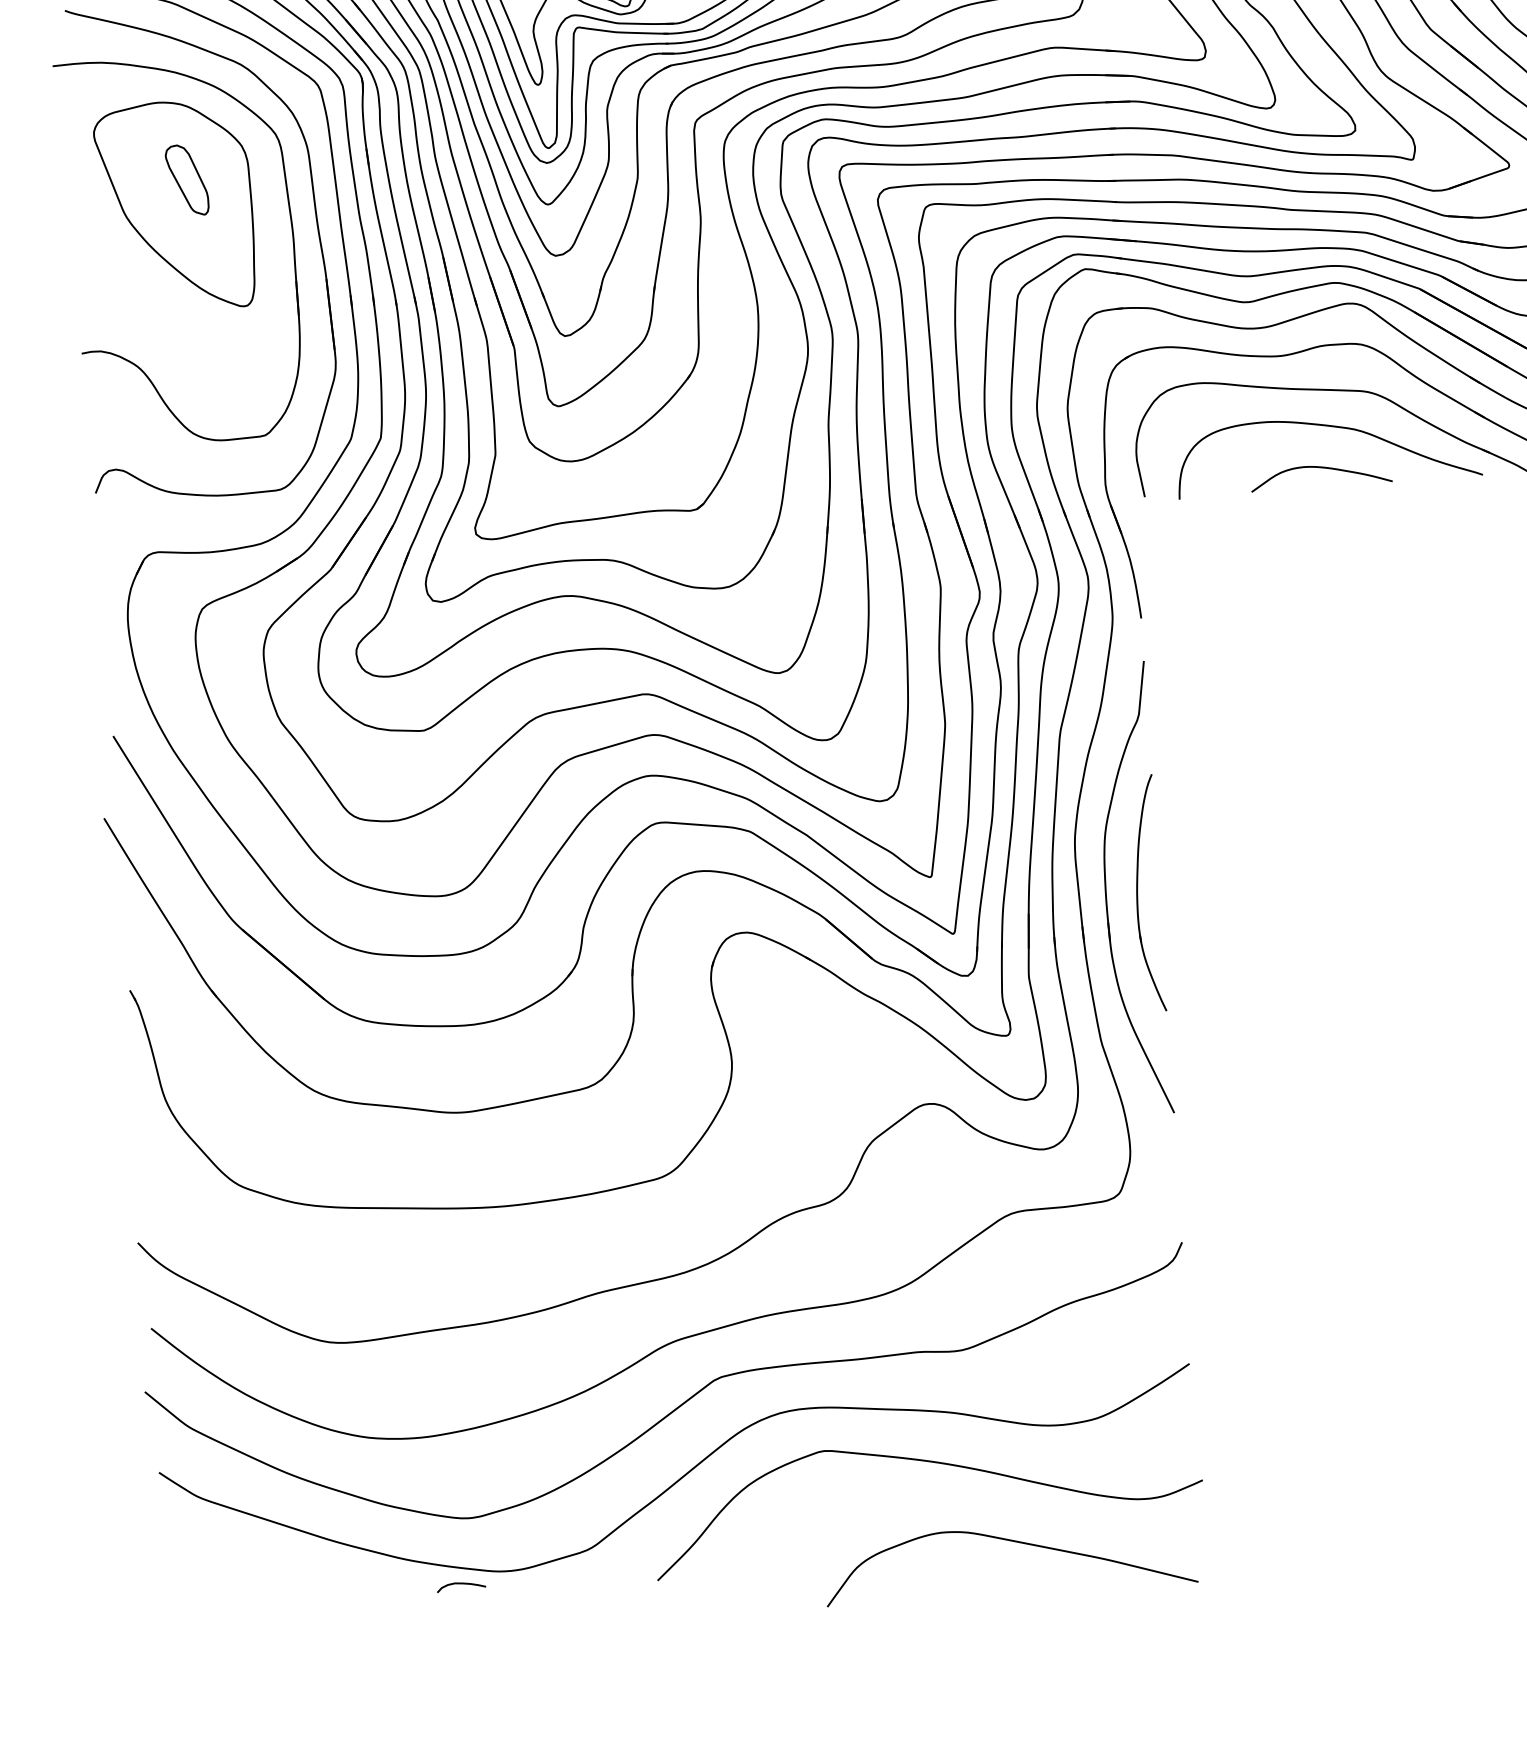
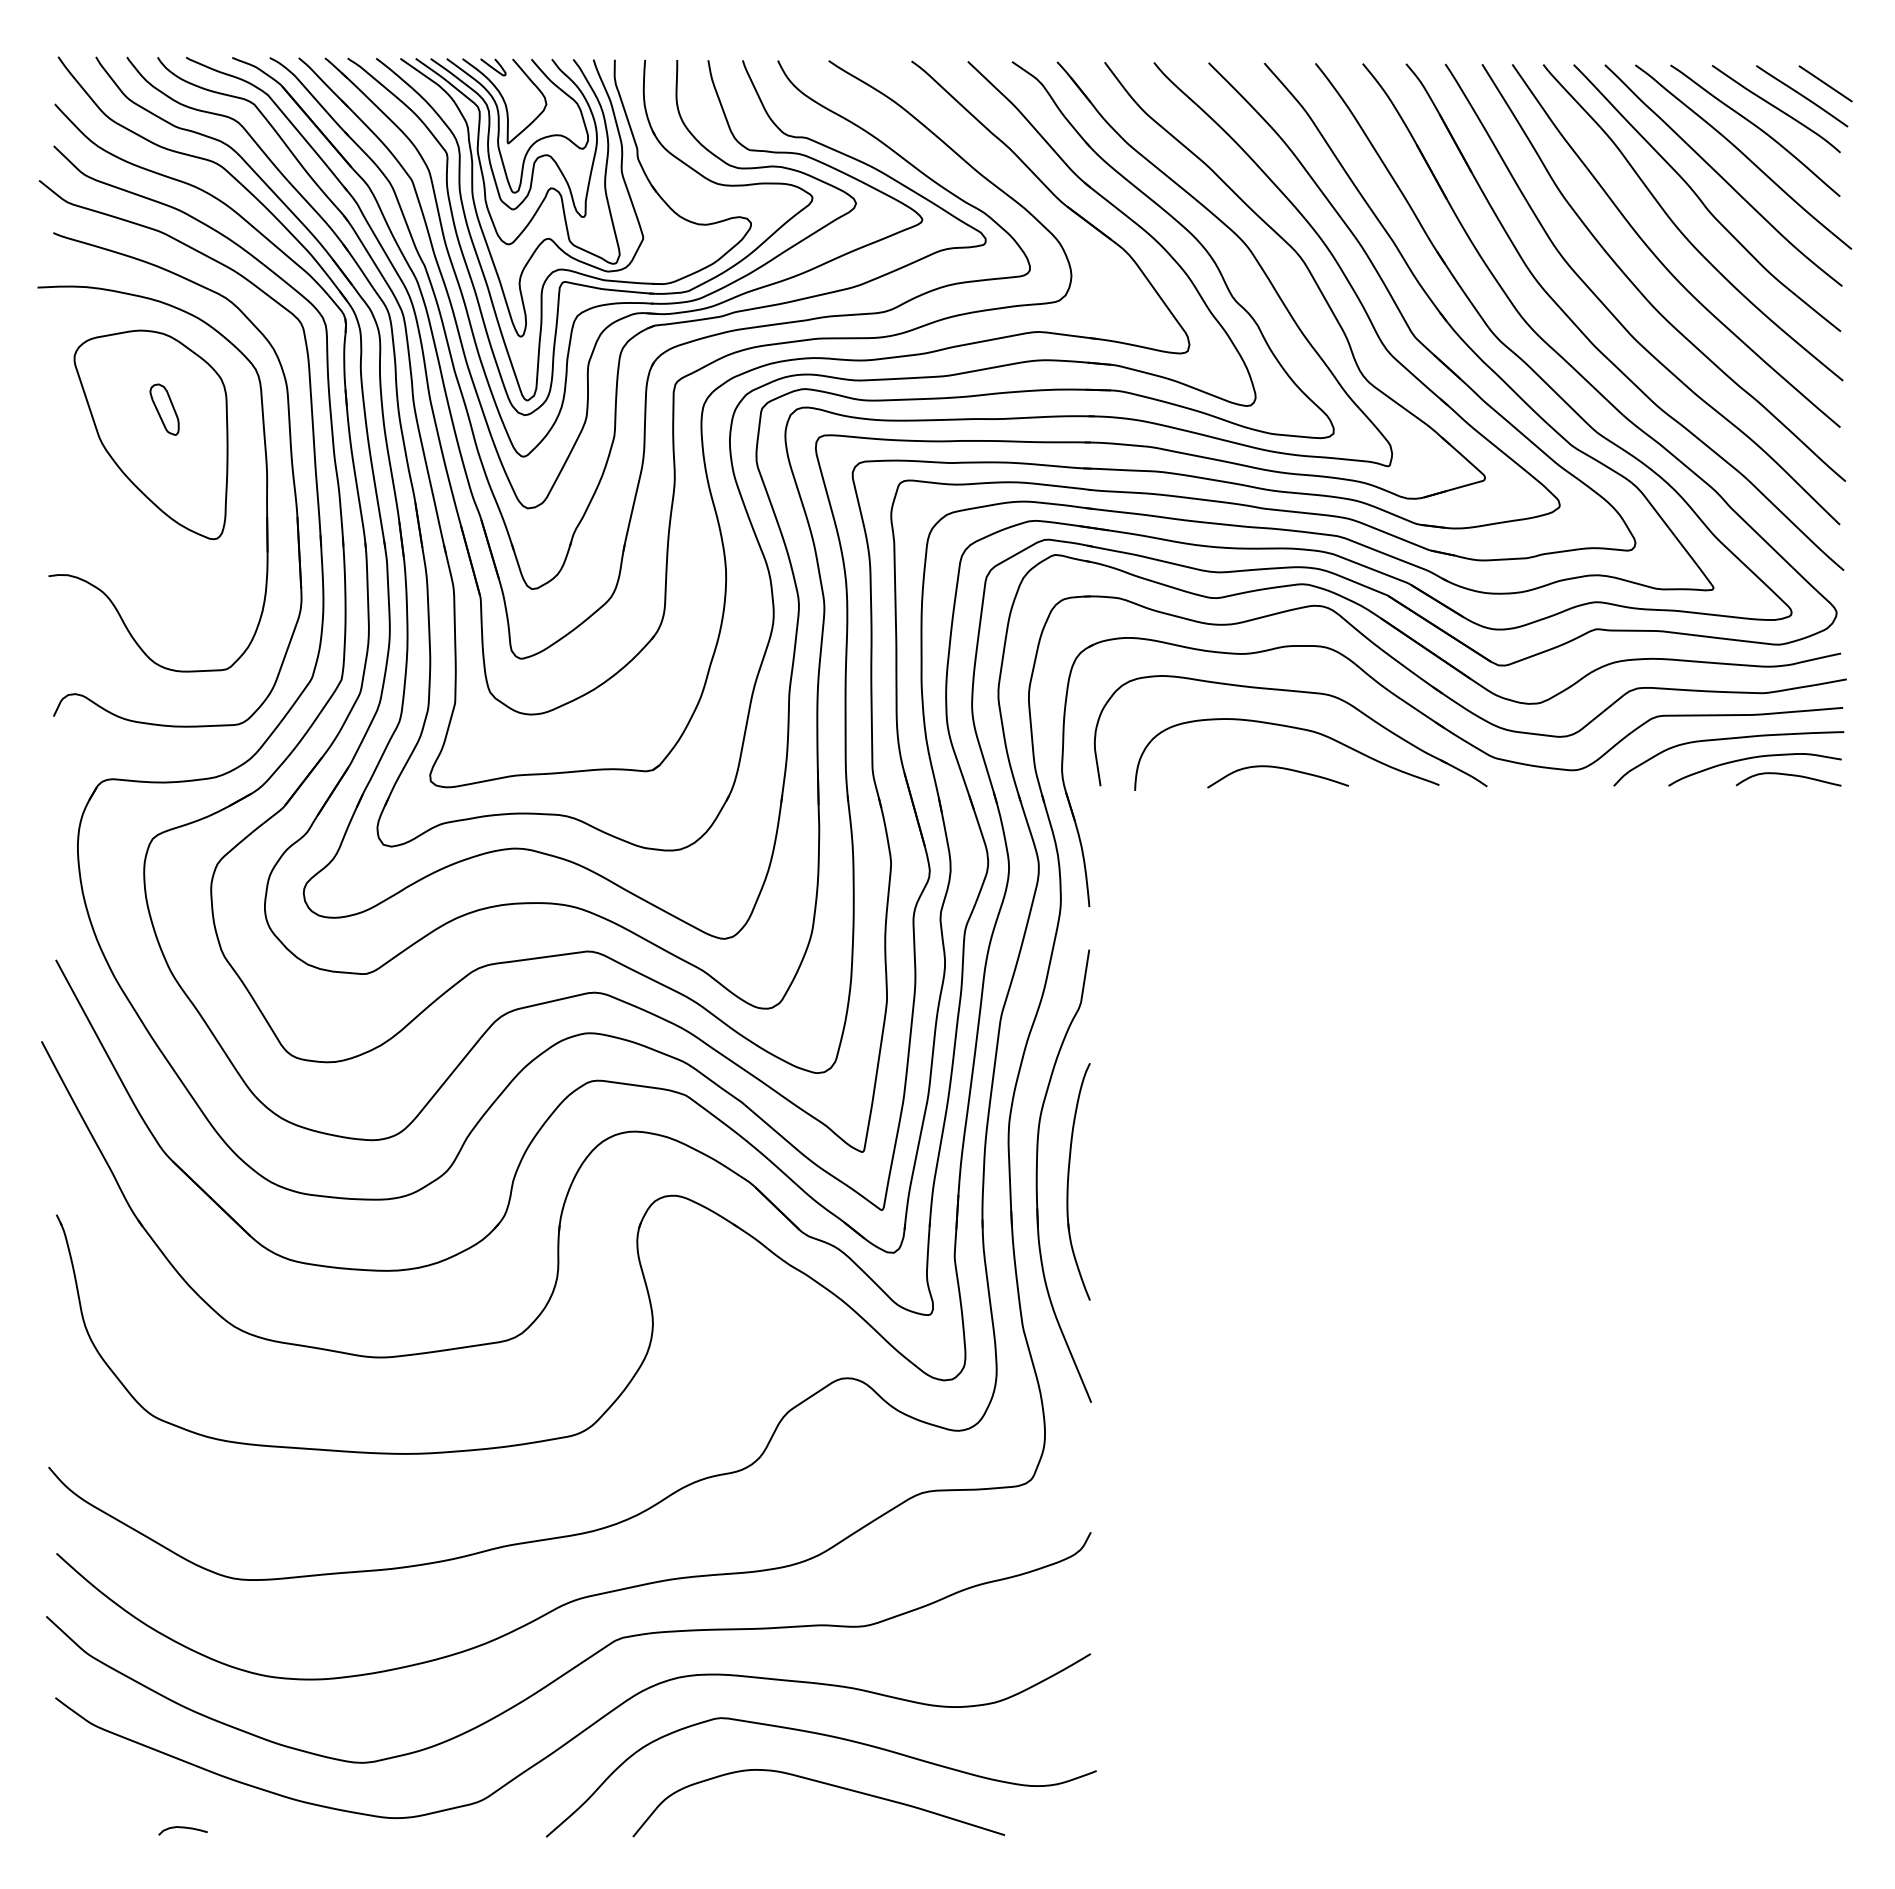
part: (186, 179) -> (164, 409), size x0.71
curve: (1015, 1542) -> (824, 1784), moved
curve: (460, 1584) -> (182, 1828), moved

